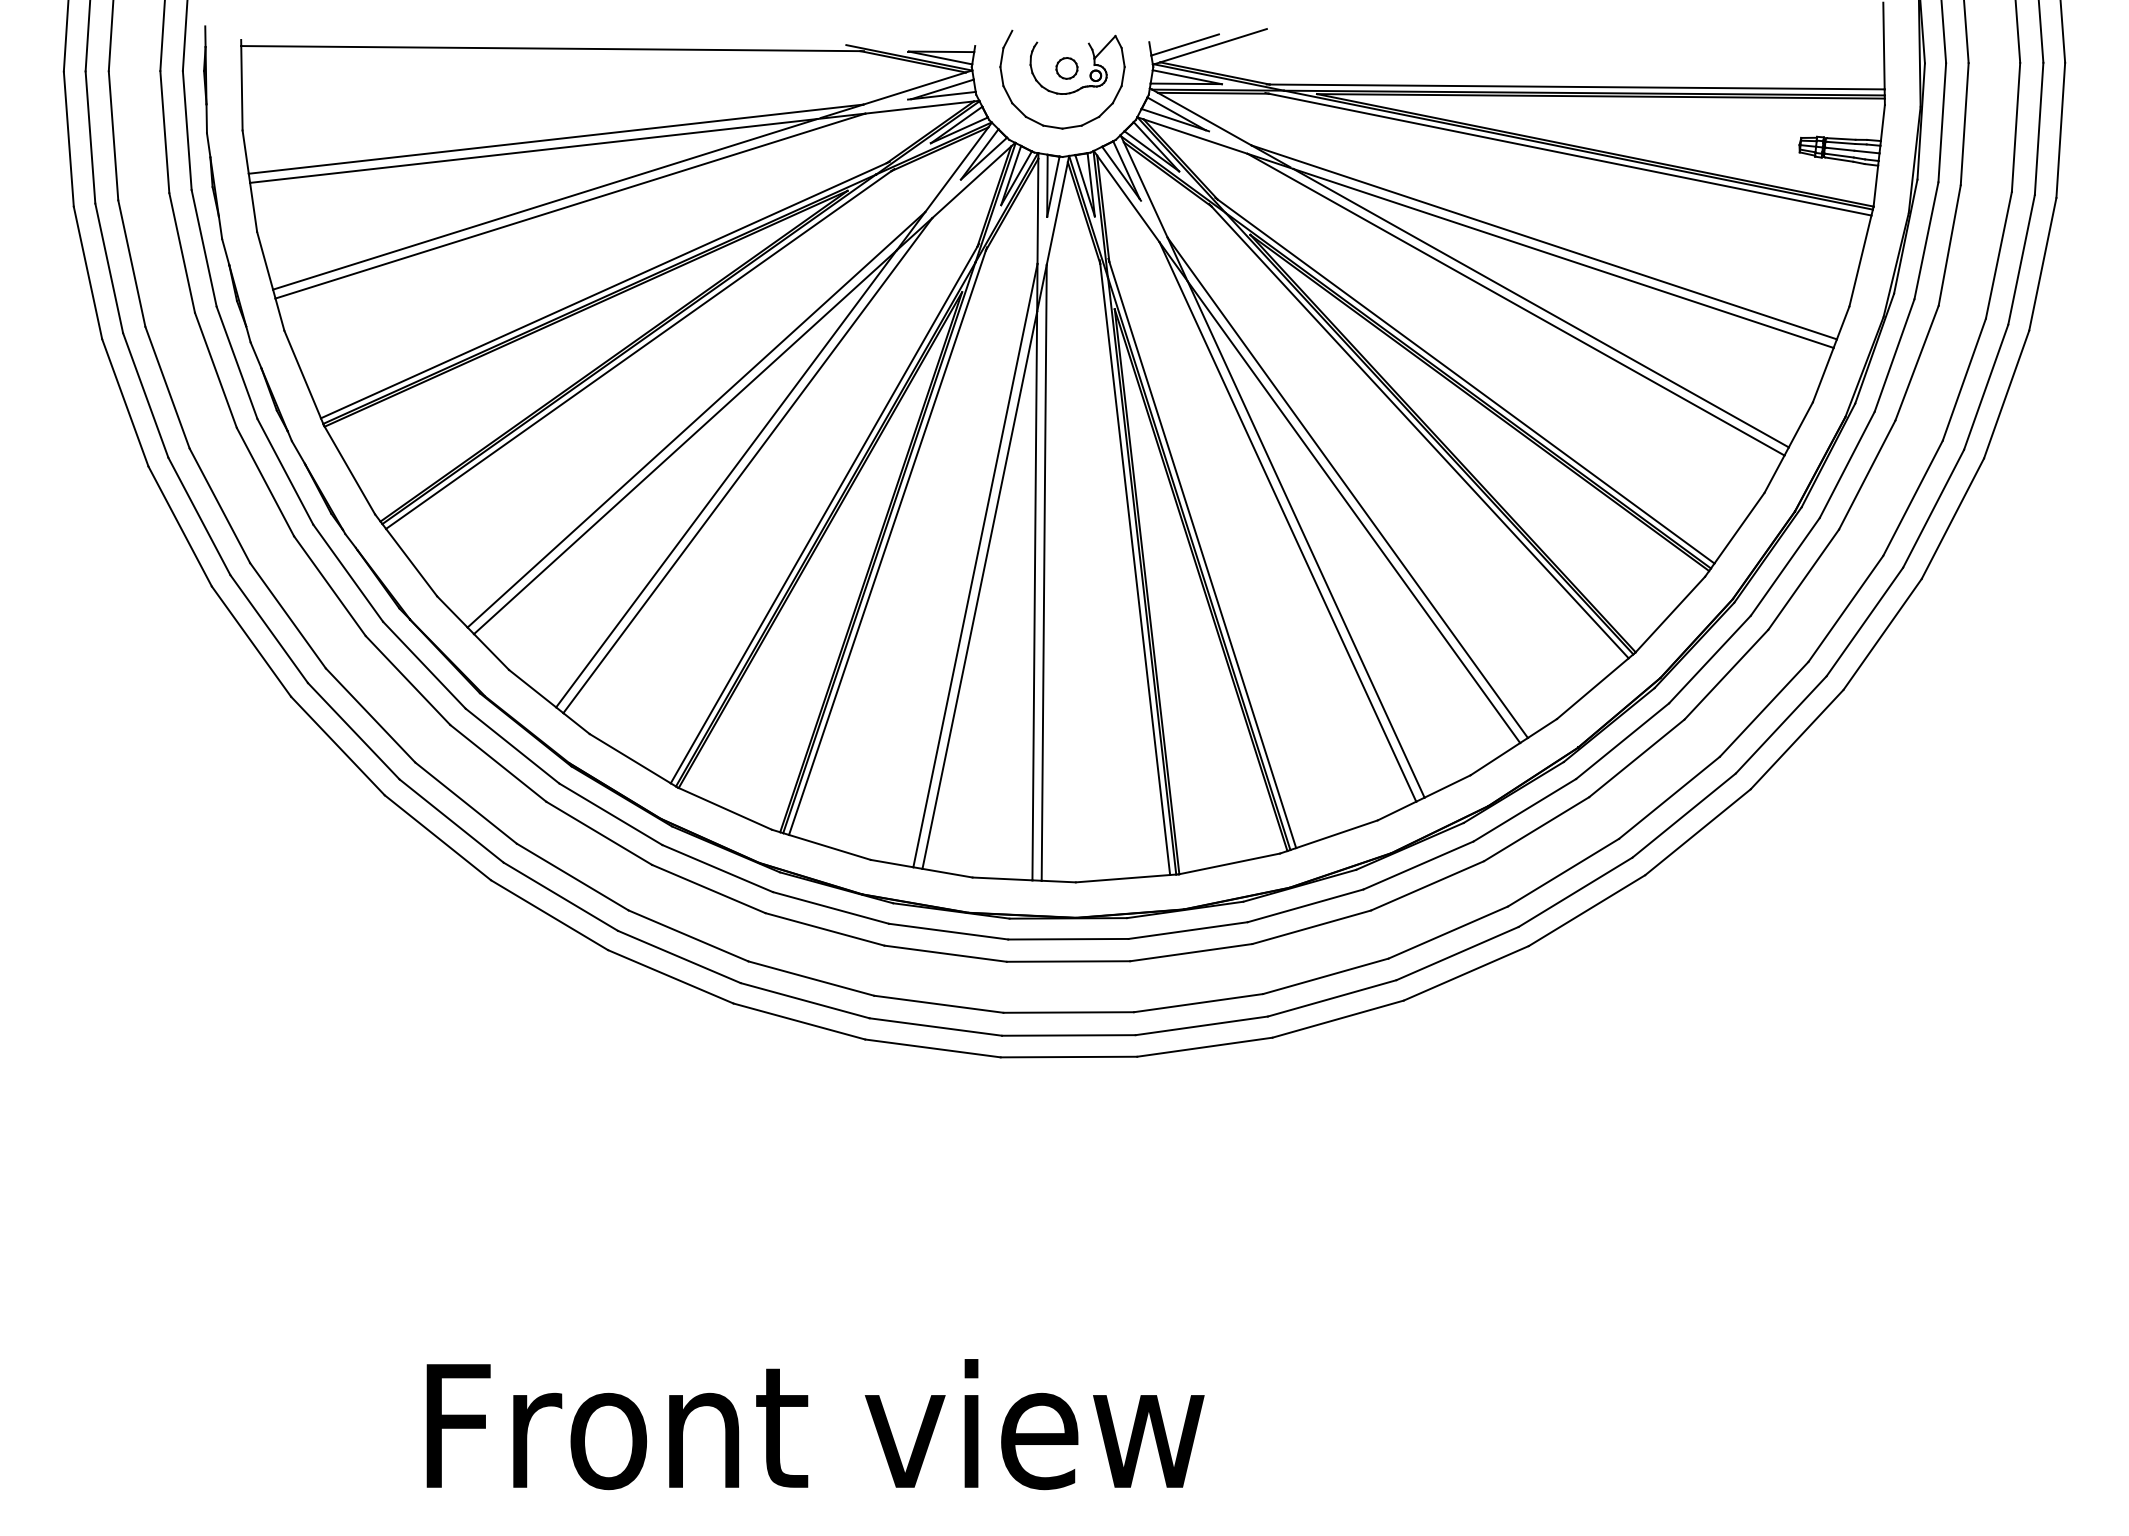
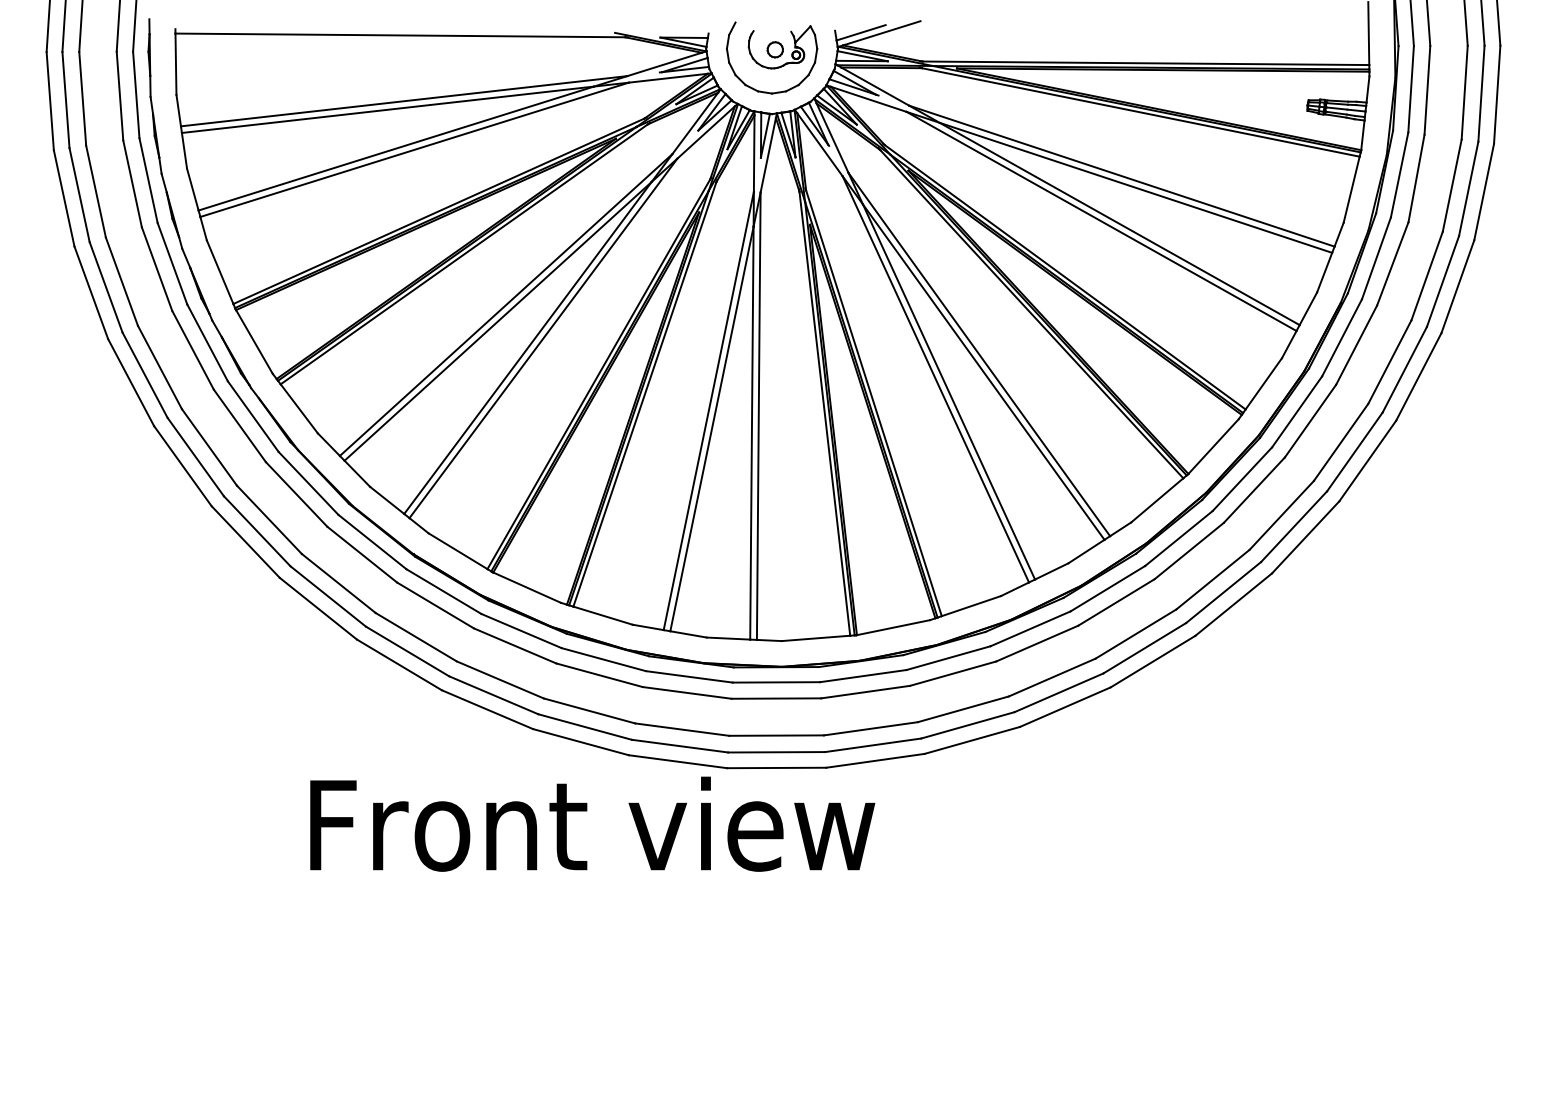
text: (815, 1424) -> (592, 824), moved

